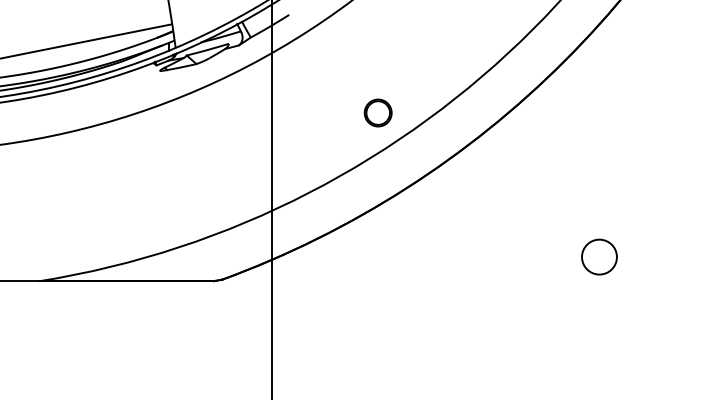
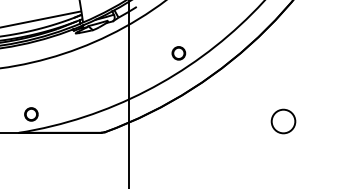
circle: (66, 242) -> (31, 114), added
circle: (599, 257) -> (283, 121), size x1.43

